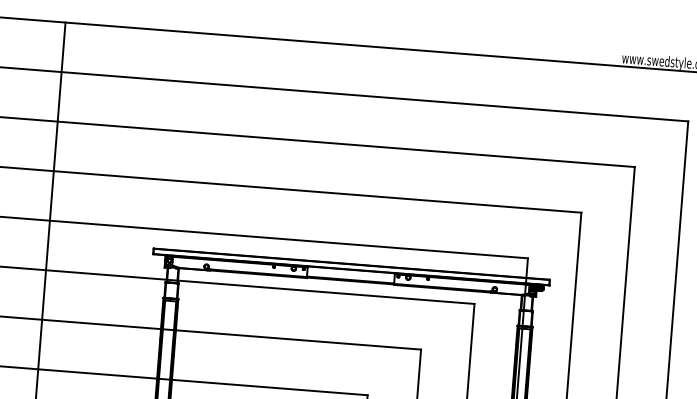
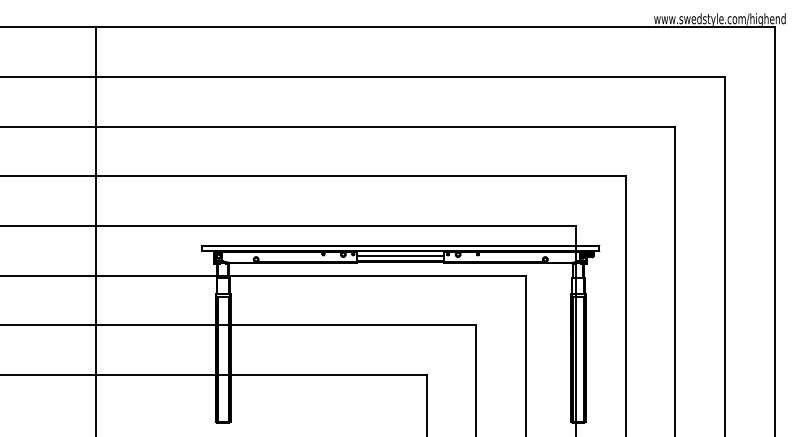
line: (350, 274) -> (400, 255), added

